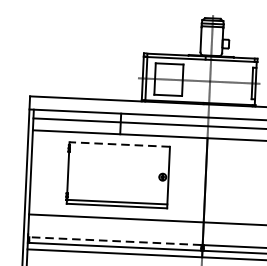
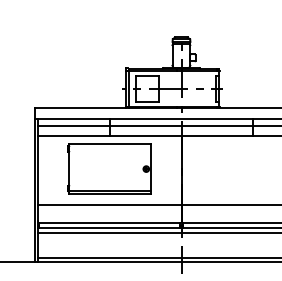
line: (119, 143) -> (109, 143), dashed -> solid
line: (114, 241) -> (109, 223), dashed -> solid

